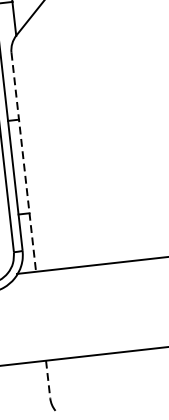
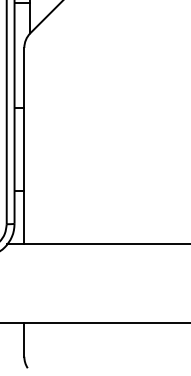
line: (23, 161) -> (24, 145), dashed -> solid
line: (48, 379) -> (24, 339), dashed -> solid

